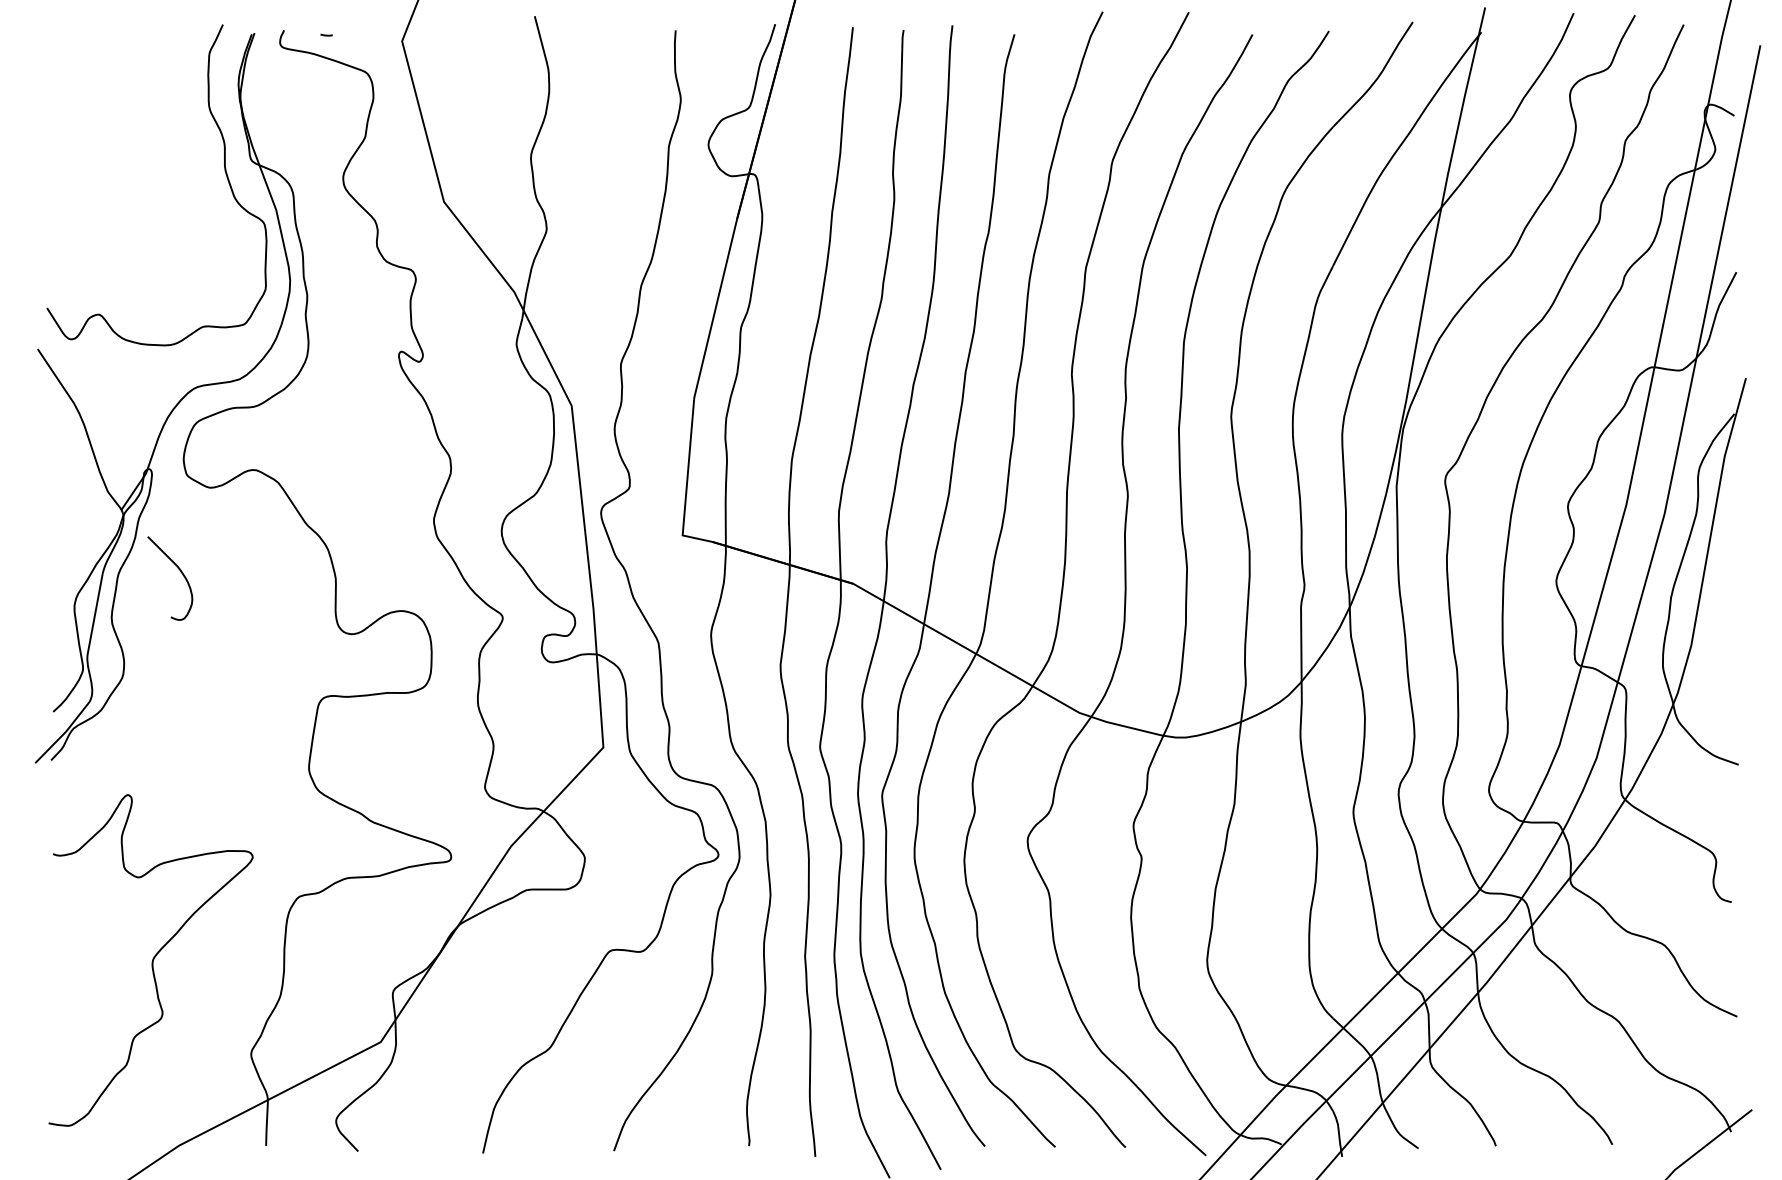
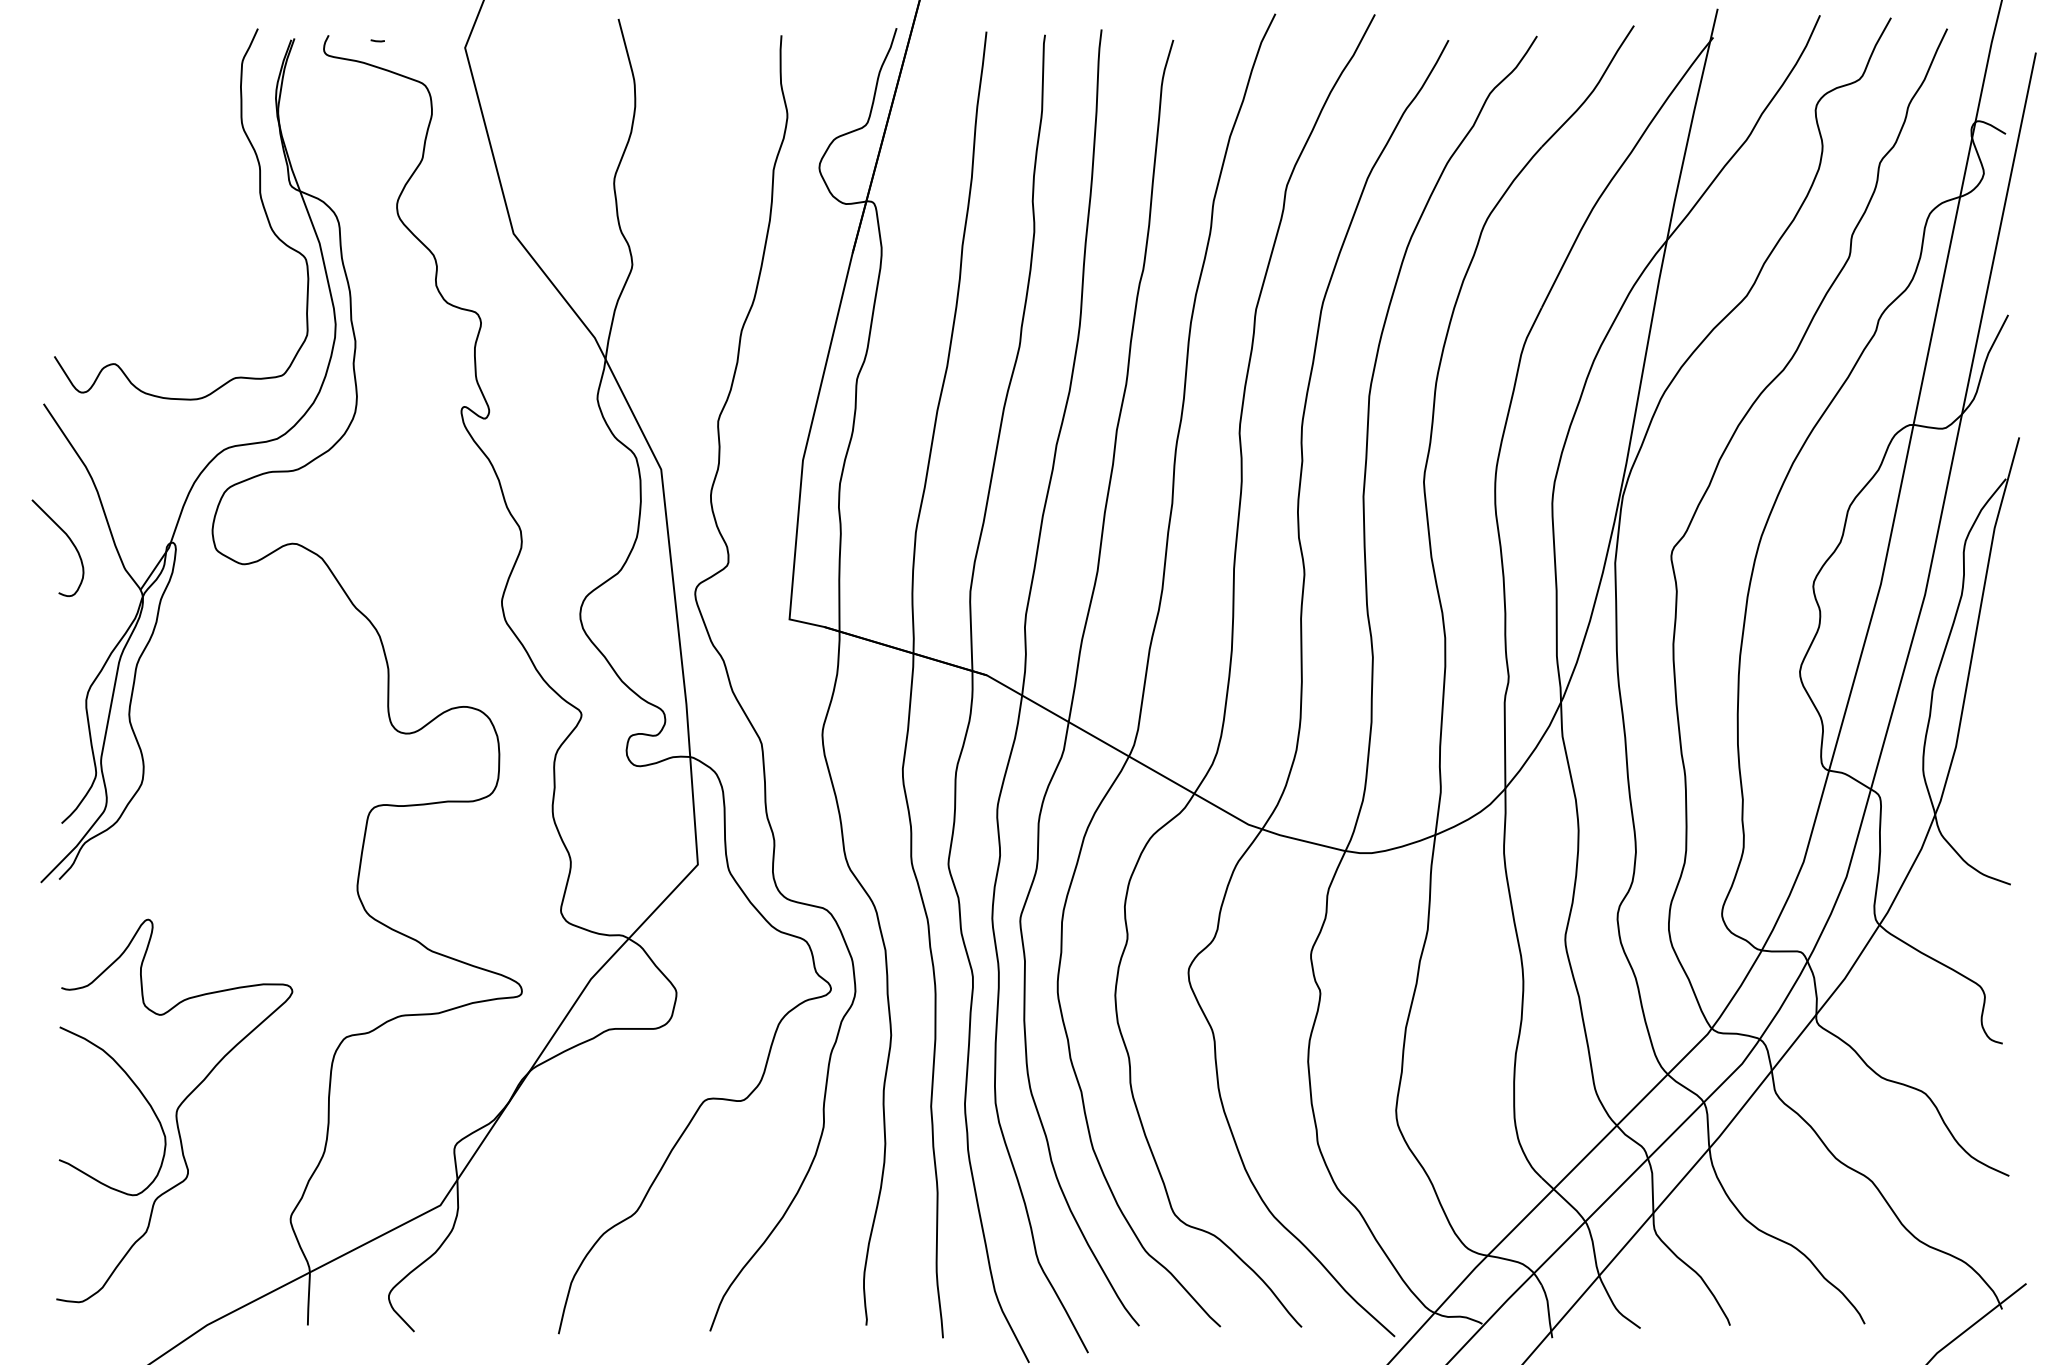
curve: (180, 571) -> (69, 540), moved
curve: (121, 945) -> (140, 1093), added

